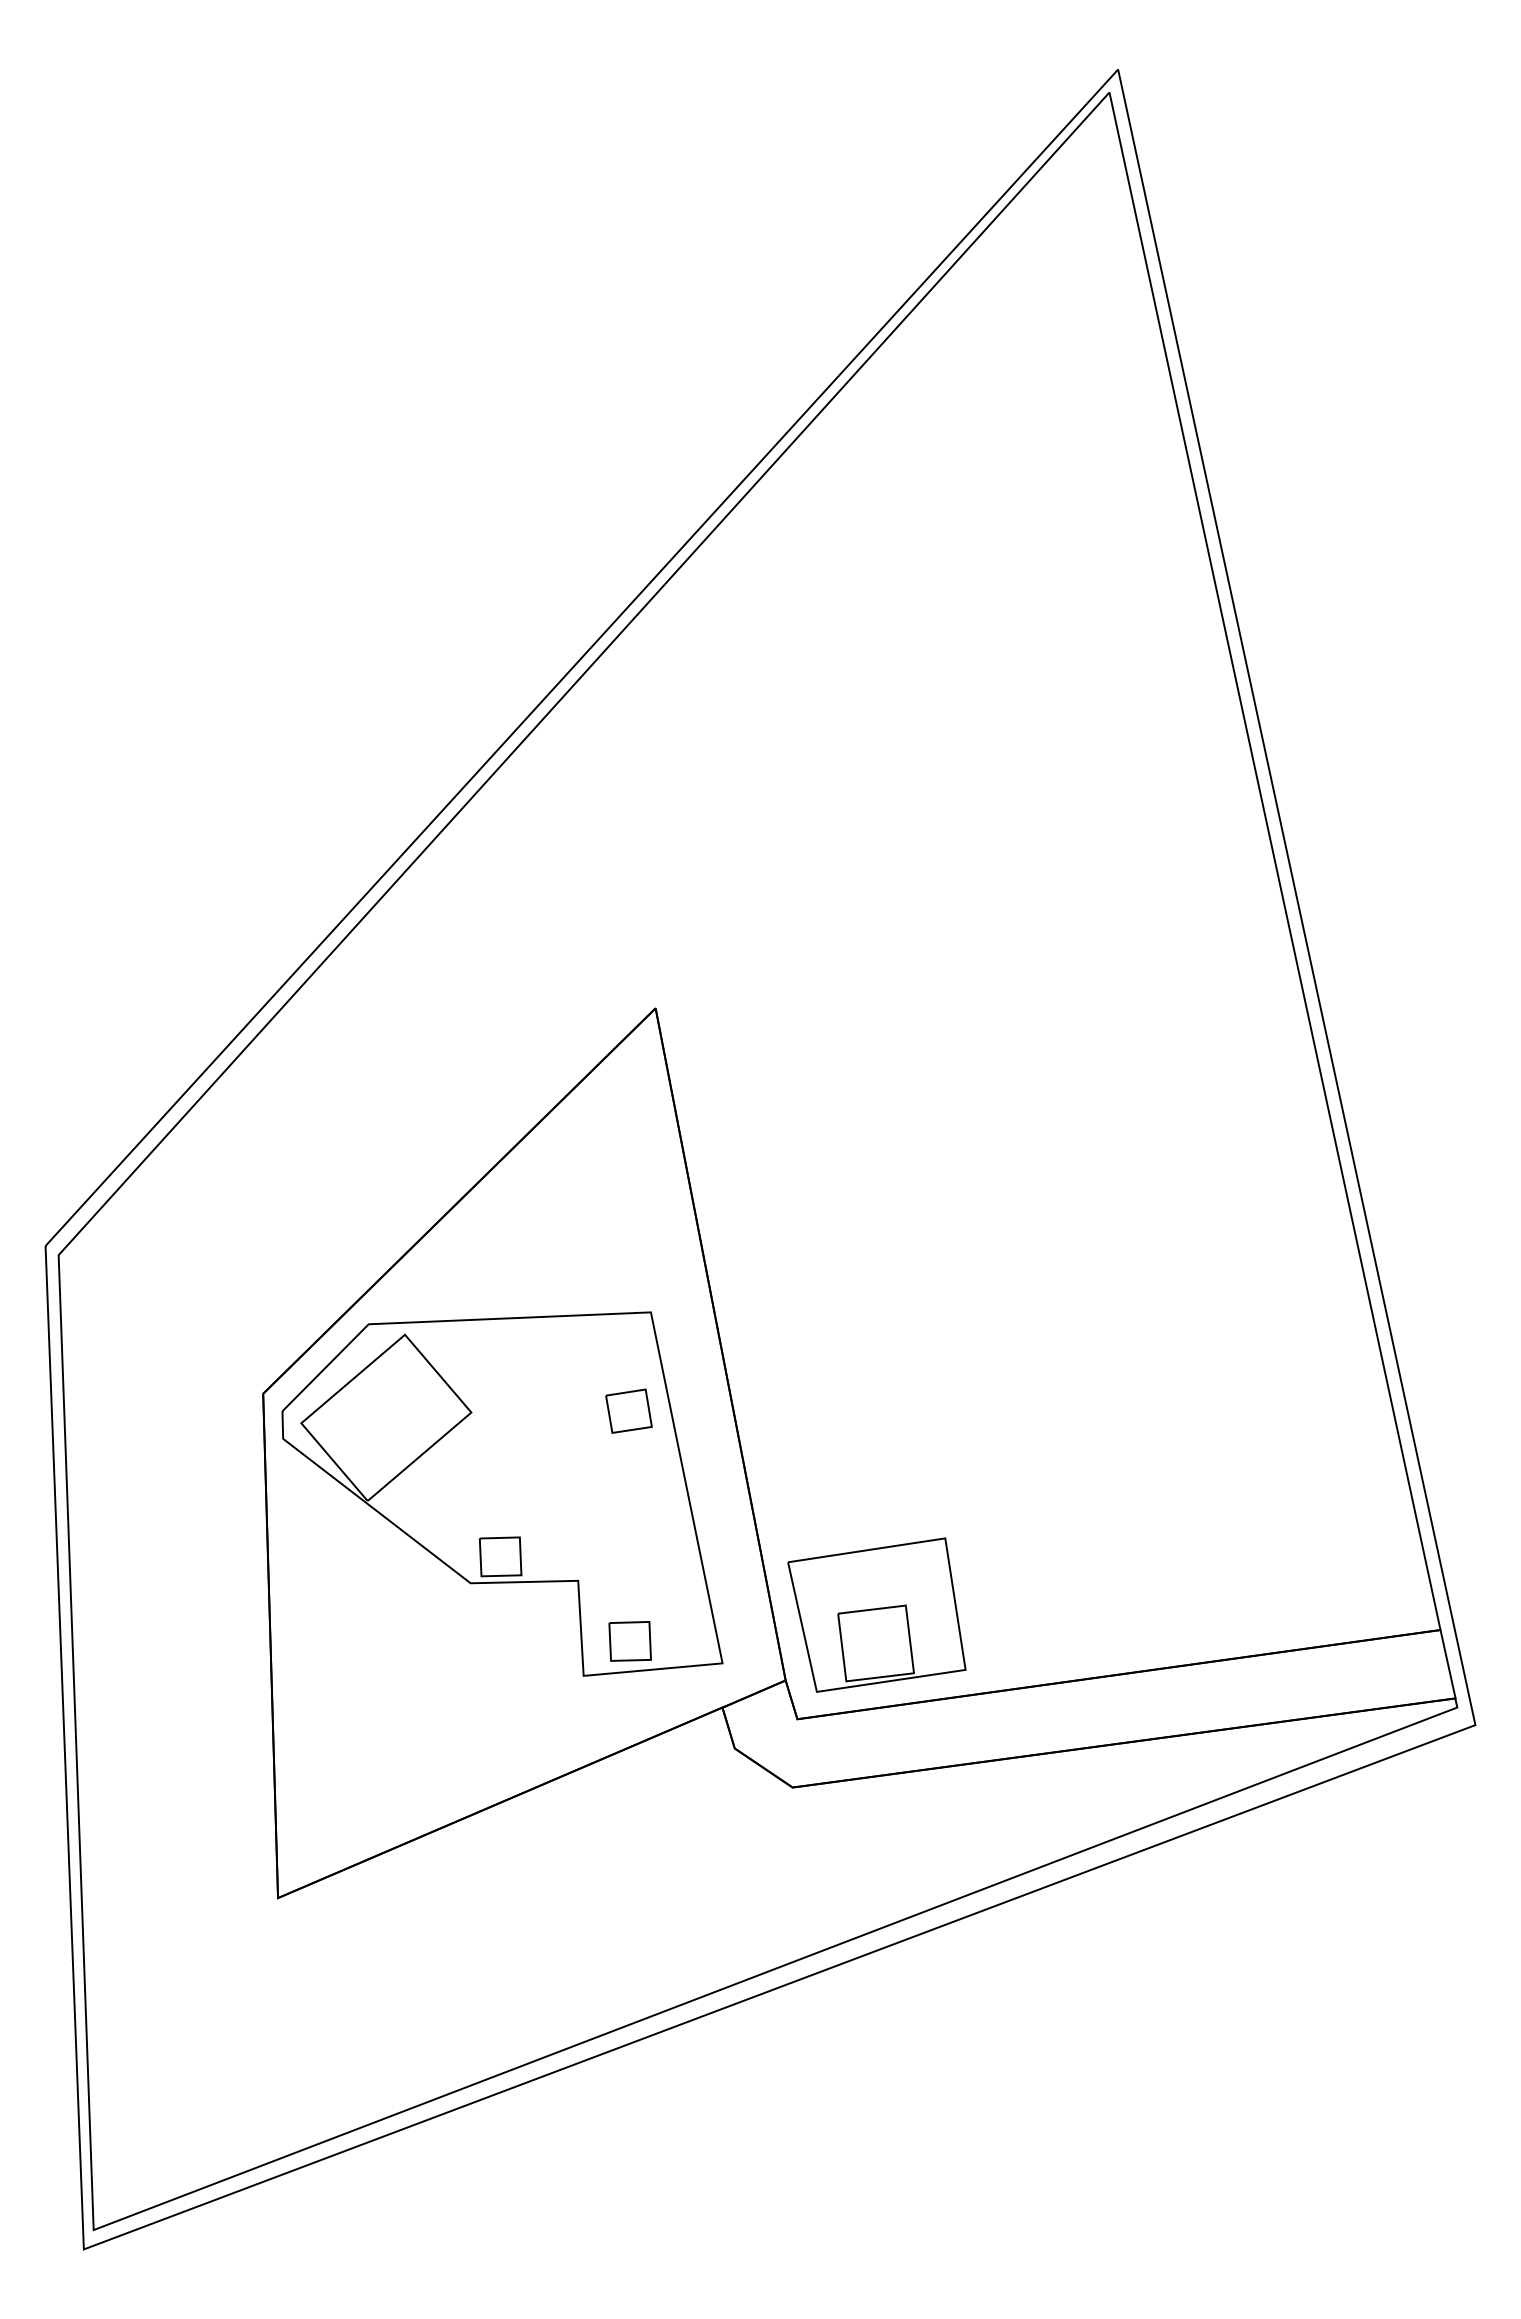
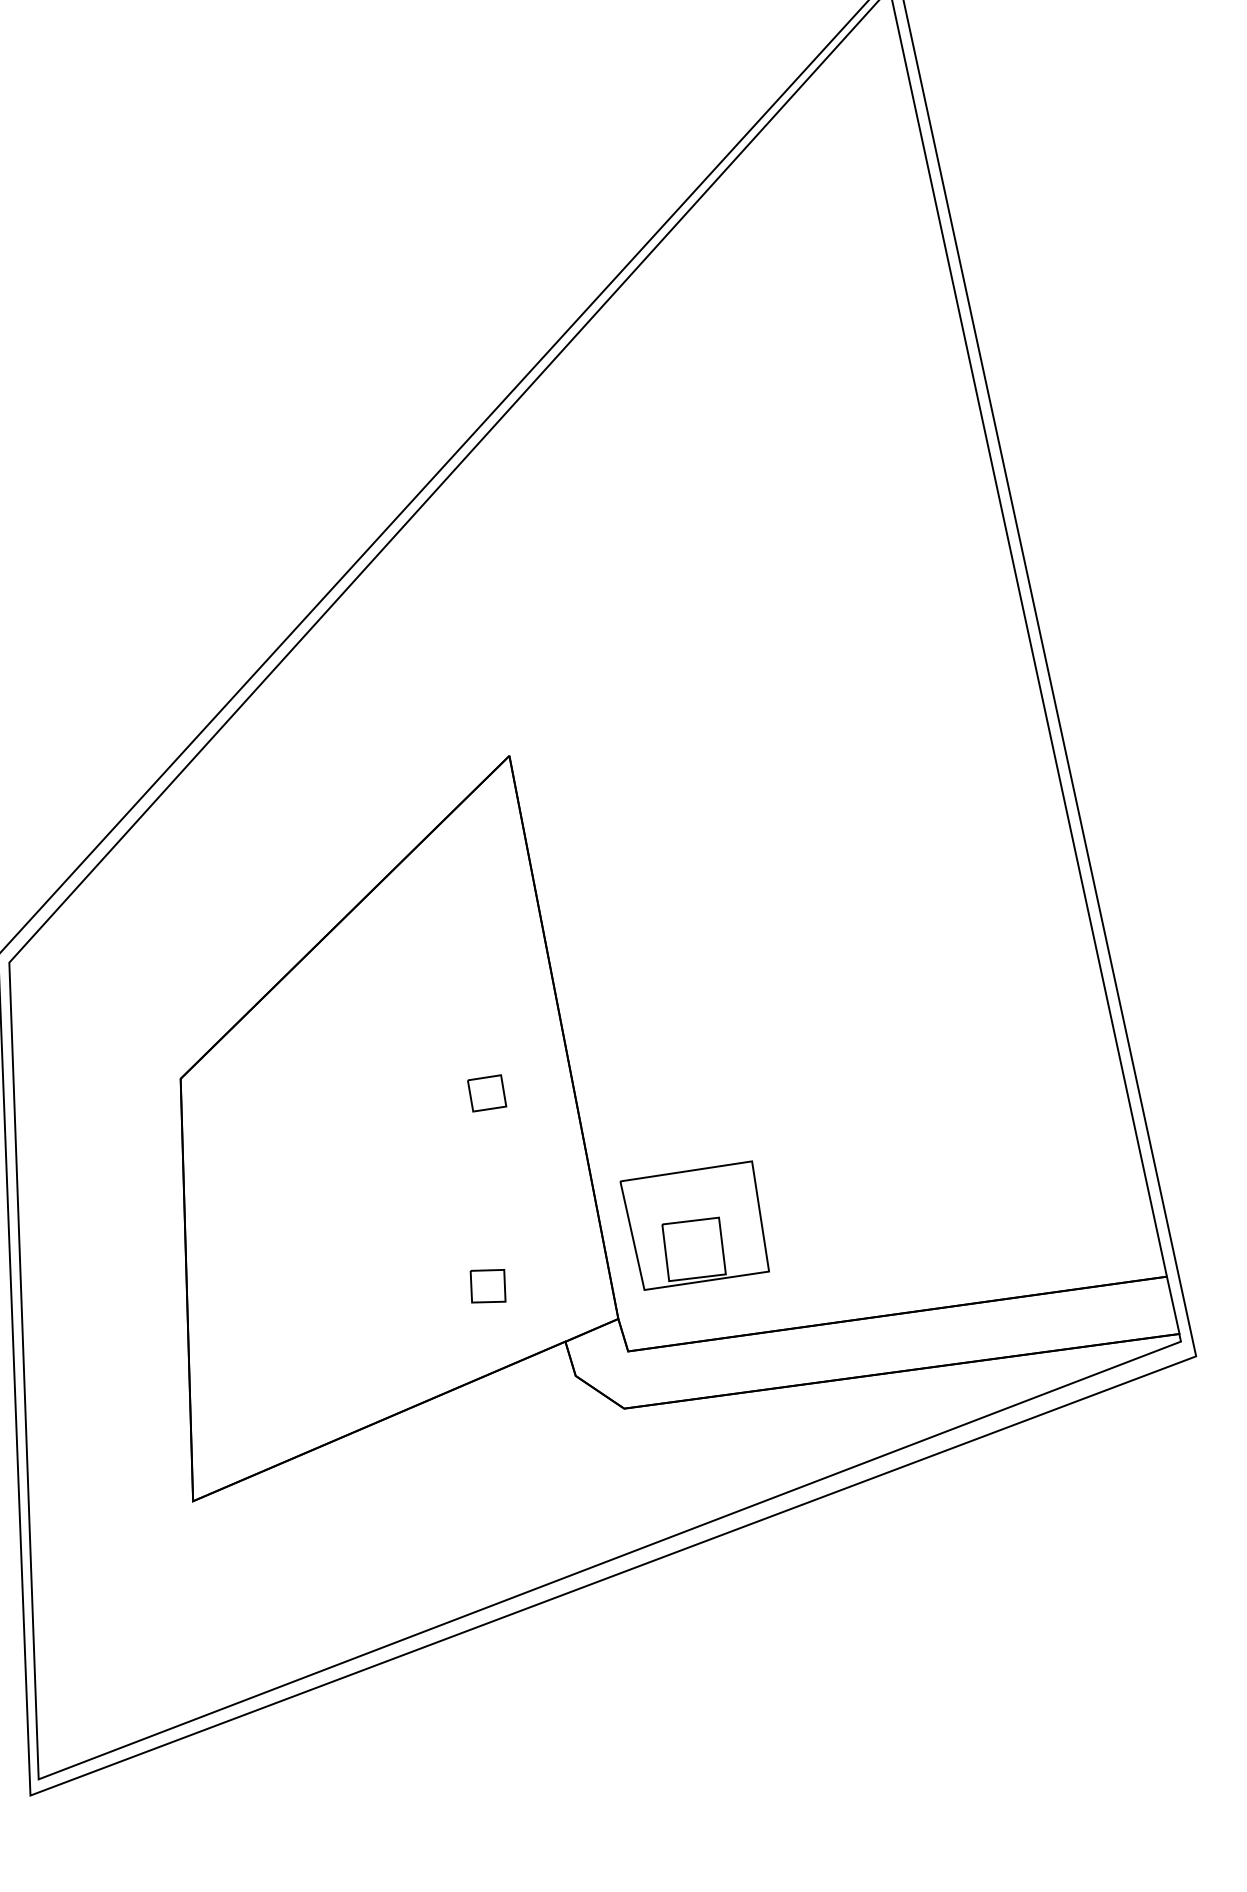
part: (502, 1493) -> (381, 1162), removed
part: (876, 1614) -> (694, 1225), moved

